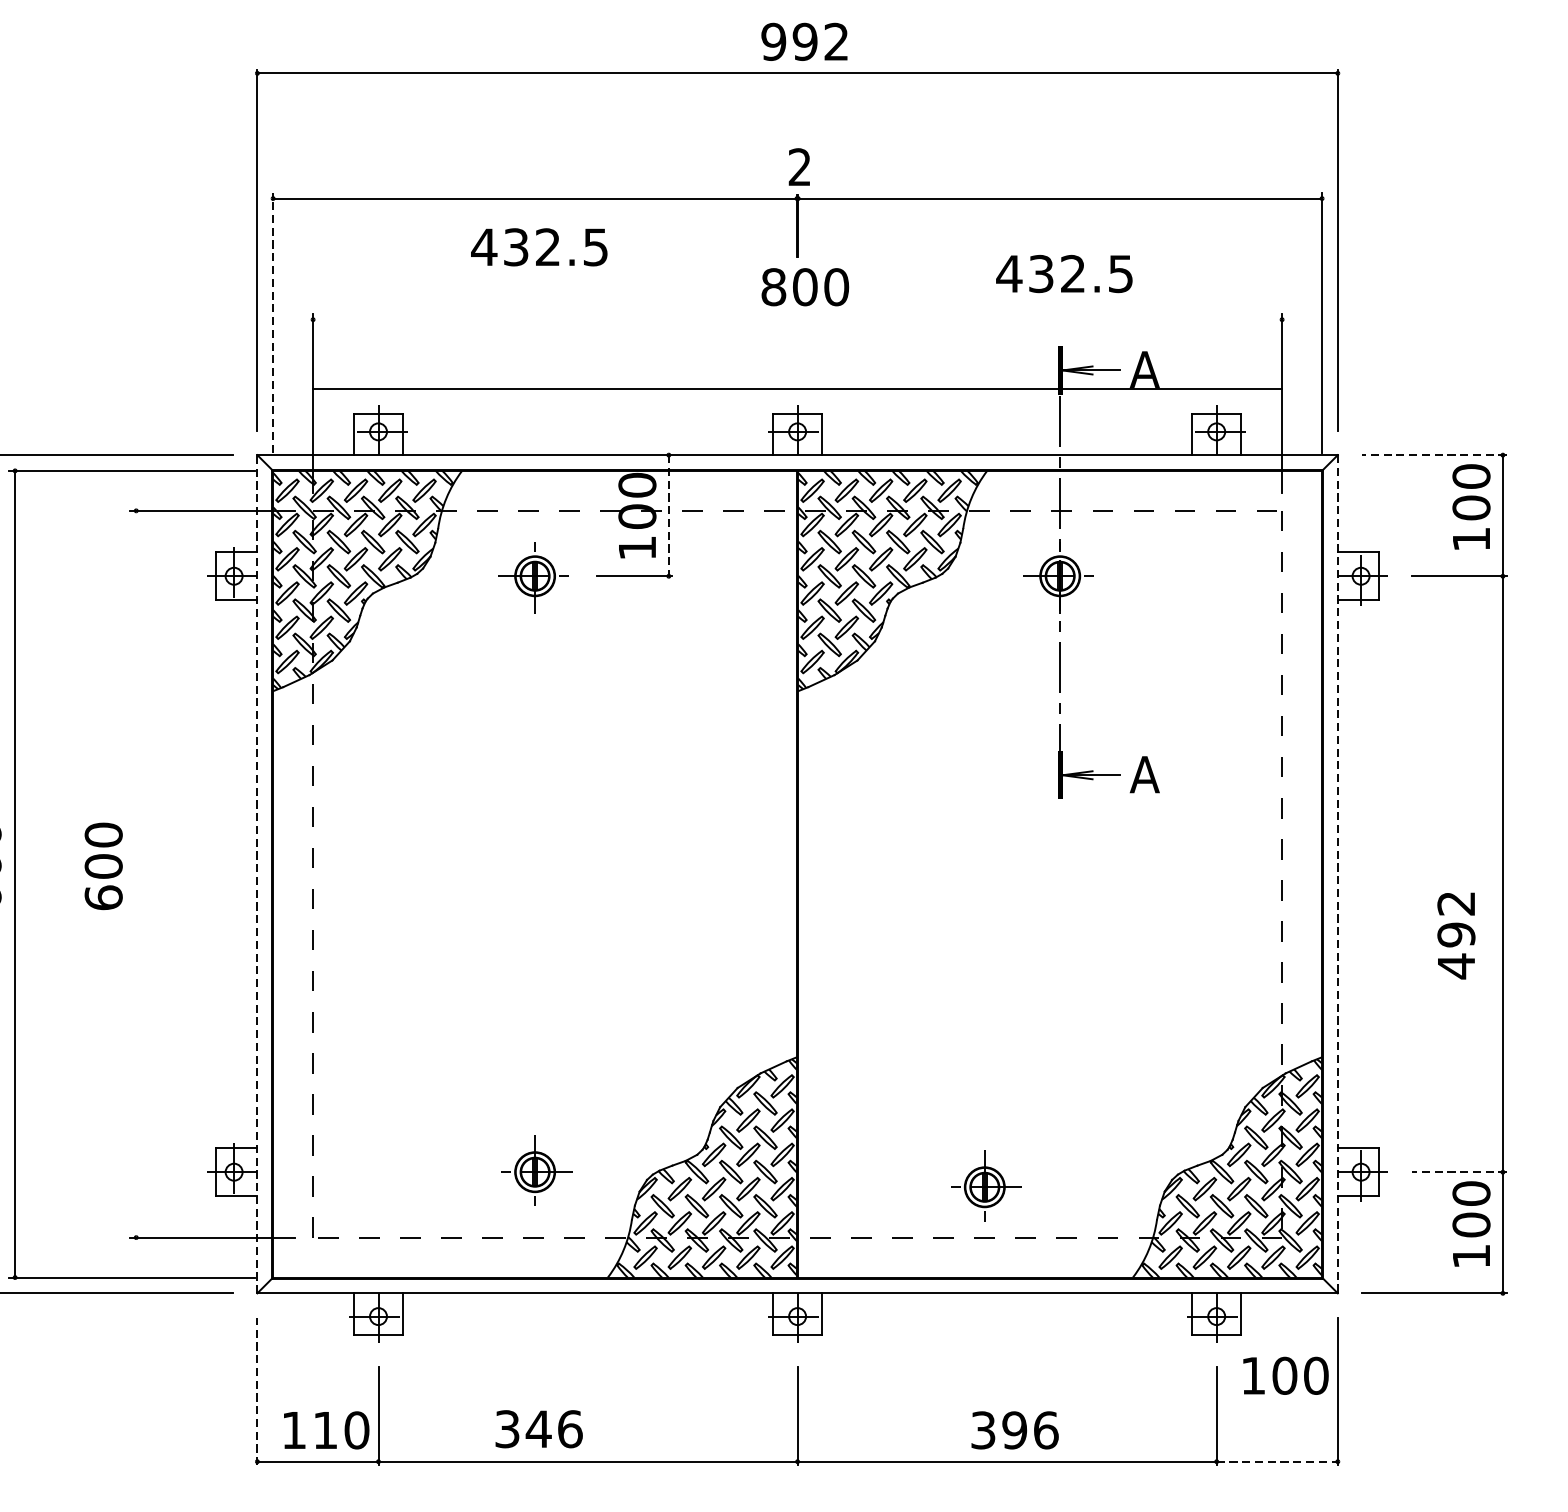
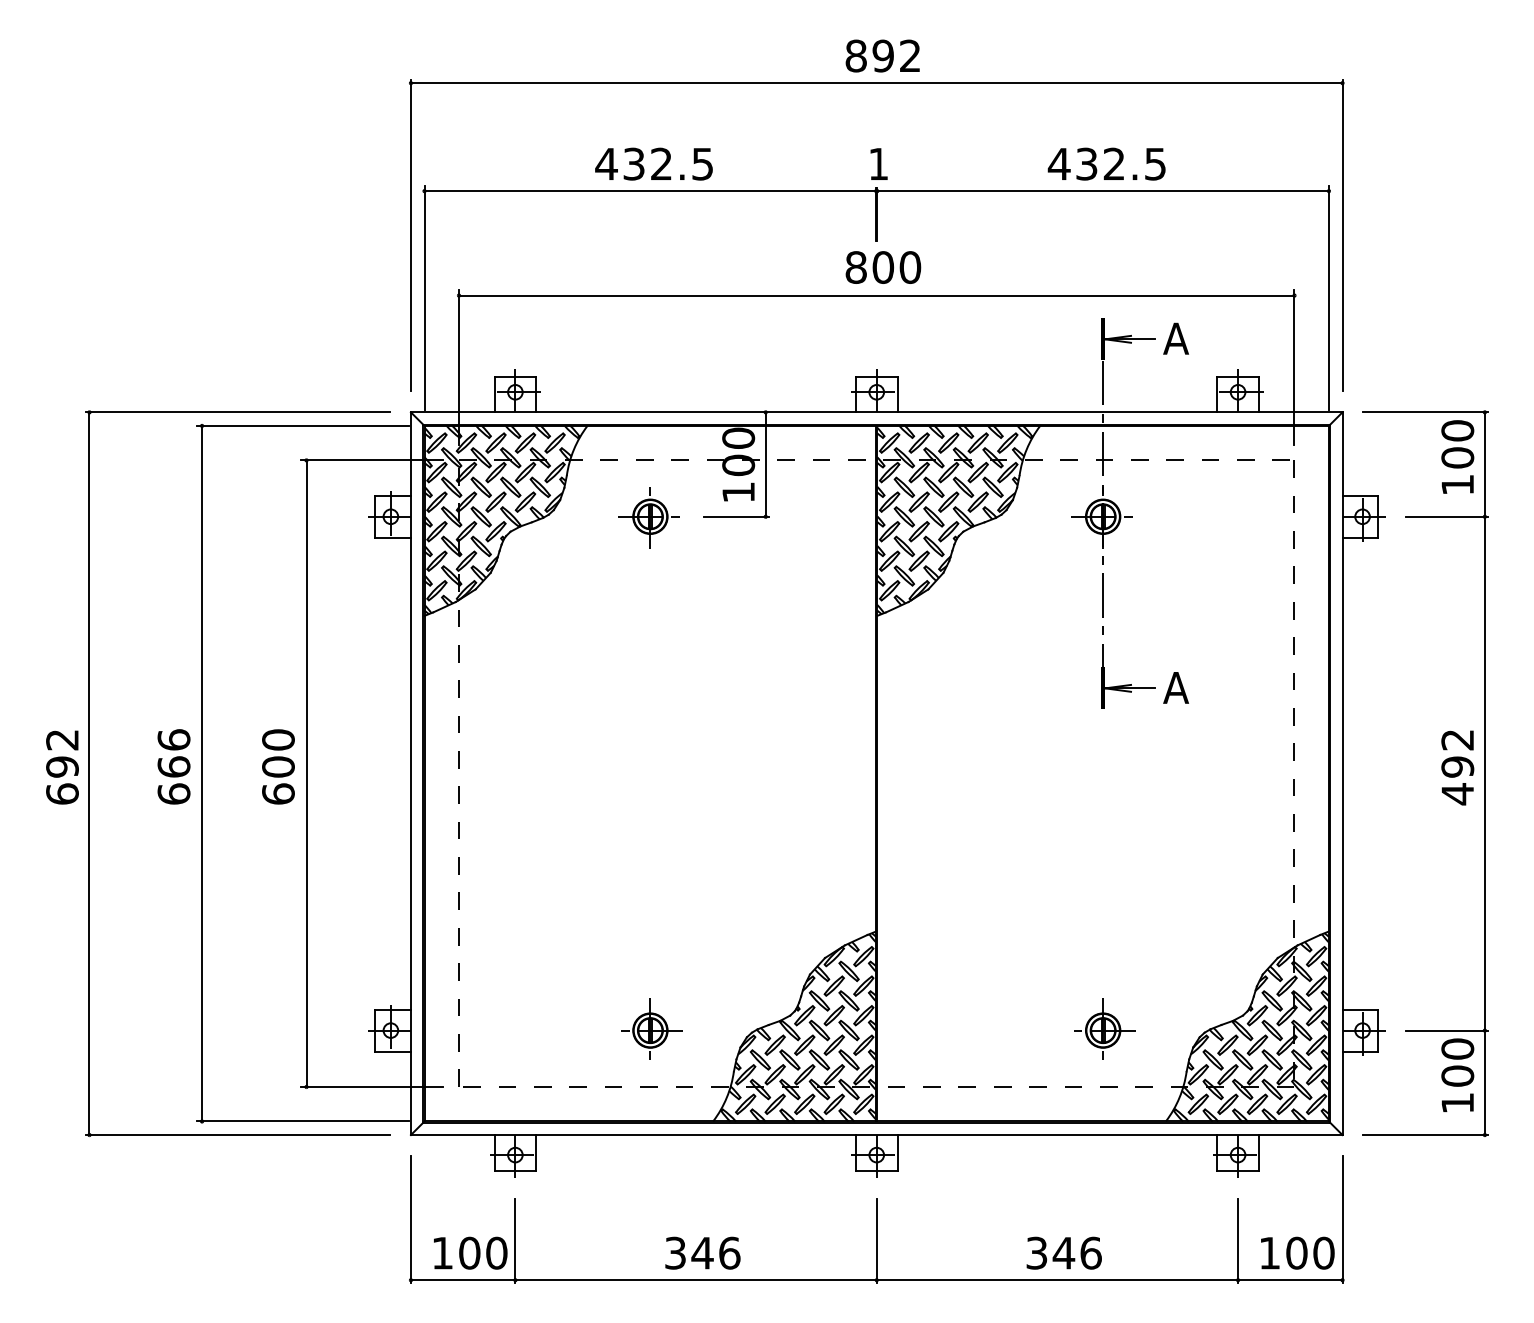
text: (772, 41) -> (855, 55), 992 -> 892
text: (799, 166) -> (878, 163), 2 -> 1
text: (538, 246) -> (653, 163), moved
text: (1064, 273) -> (1106, 163), moved
line: (273, 321) -> (424, 297), dashed -> solid
line: (797, 389) -> (876, 295), moved
line: (1434, 455) -> (1425, 412), dashed -> solid
line: (668, 516) -> (765, 465), dashed -> solid
line: (136, 873) -> (306, 773), added
line: (256, 873) -> (410, 773), dashed -> solid
line: (1337, 875) -> (1342, 774), dashed -> solid
text: (1456, 935) -> (1457, 767), moved
line: (1459, 1172) -> (1447, 1030), dashed -> solid
part: (986, 1184) -> (1104, 1028), moved
text: (1285, 1375) -> (1297, 1252), moved
line: (256, 1391) -> (410, 1219), dashed -> solid
text: (538, 1428) -> (702, 1252), moved
text: (325, 1429) -> (469, 1252), 110 -> 100
text: (1014, 1429) -> (1063, 1252), 396 -> 346
line: (1277, 1462) -> (1290, 1280), dashed -> solid

